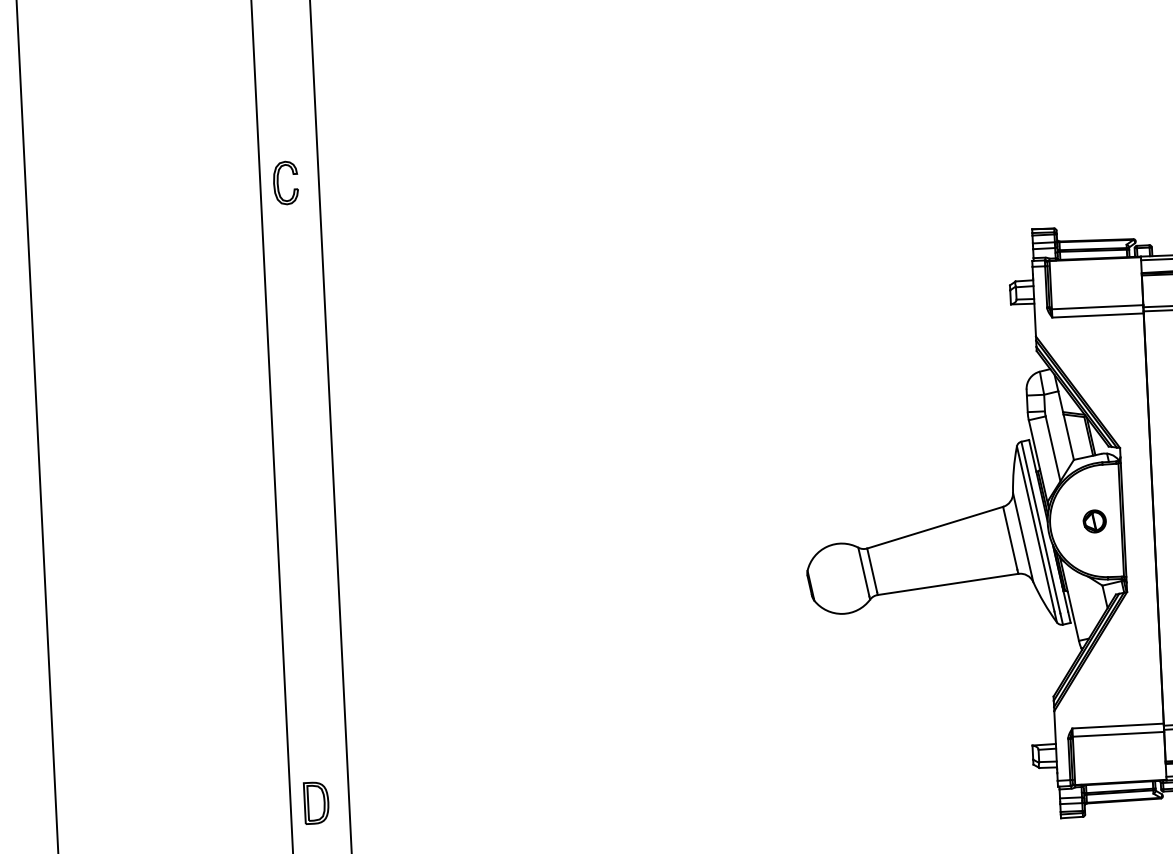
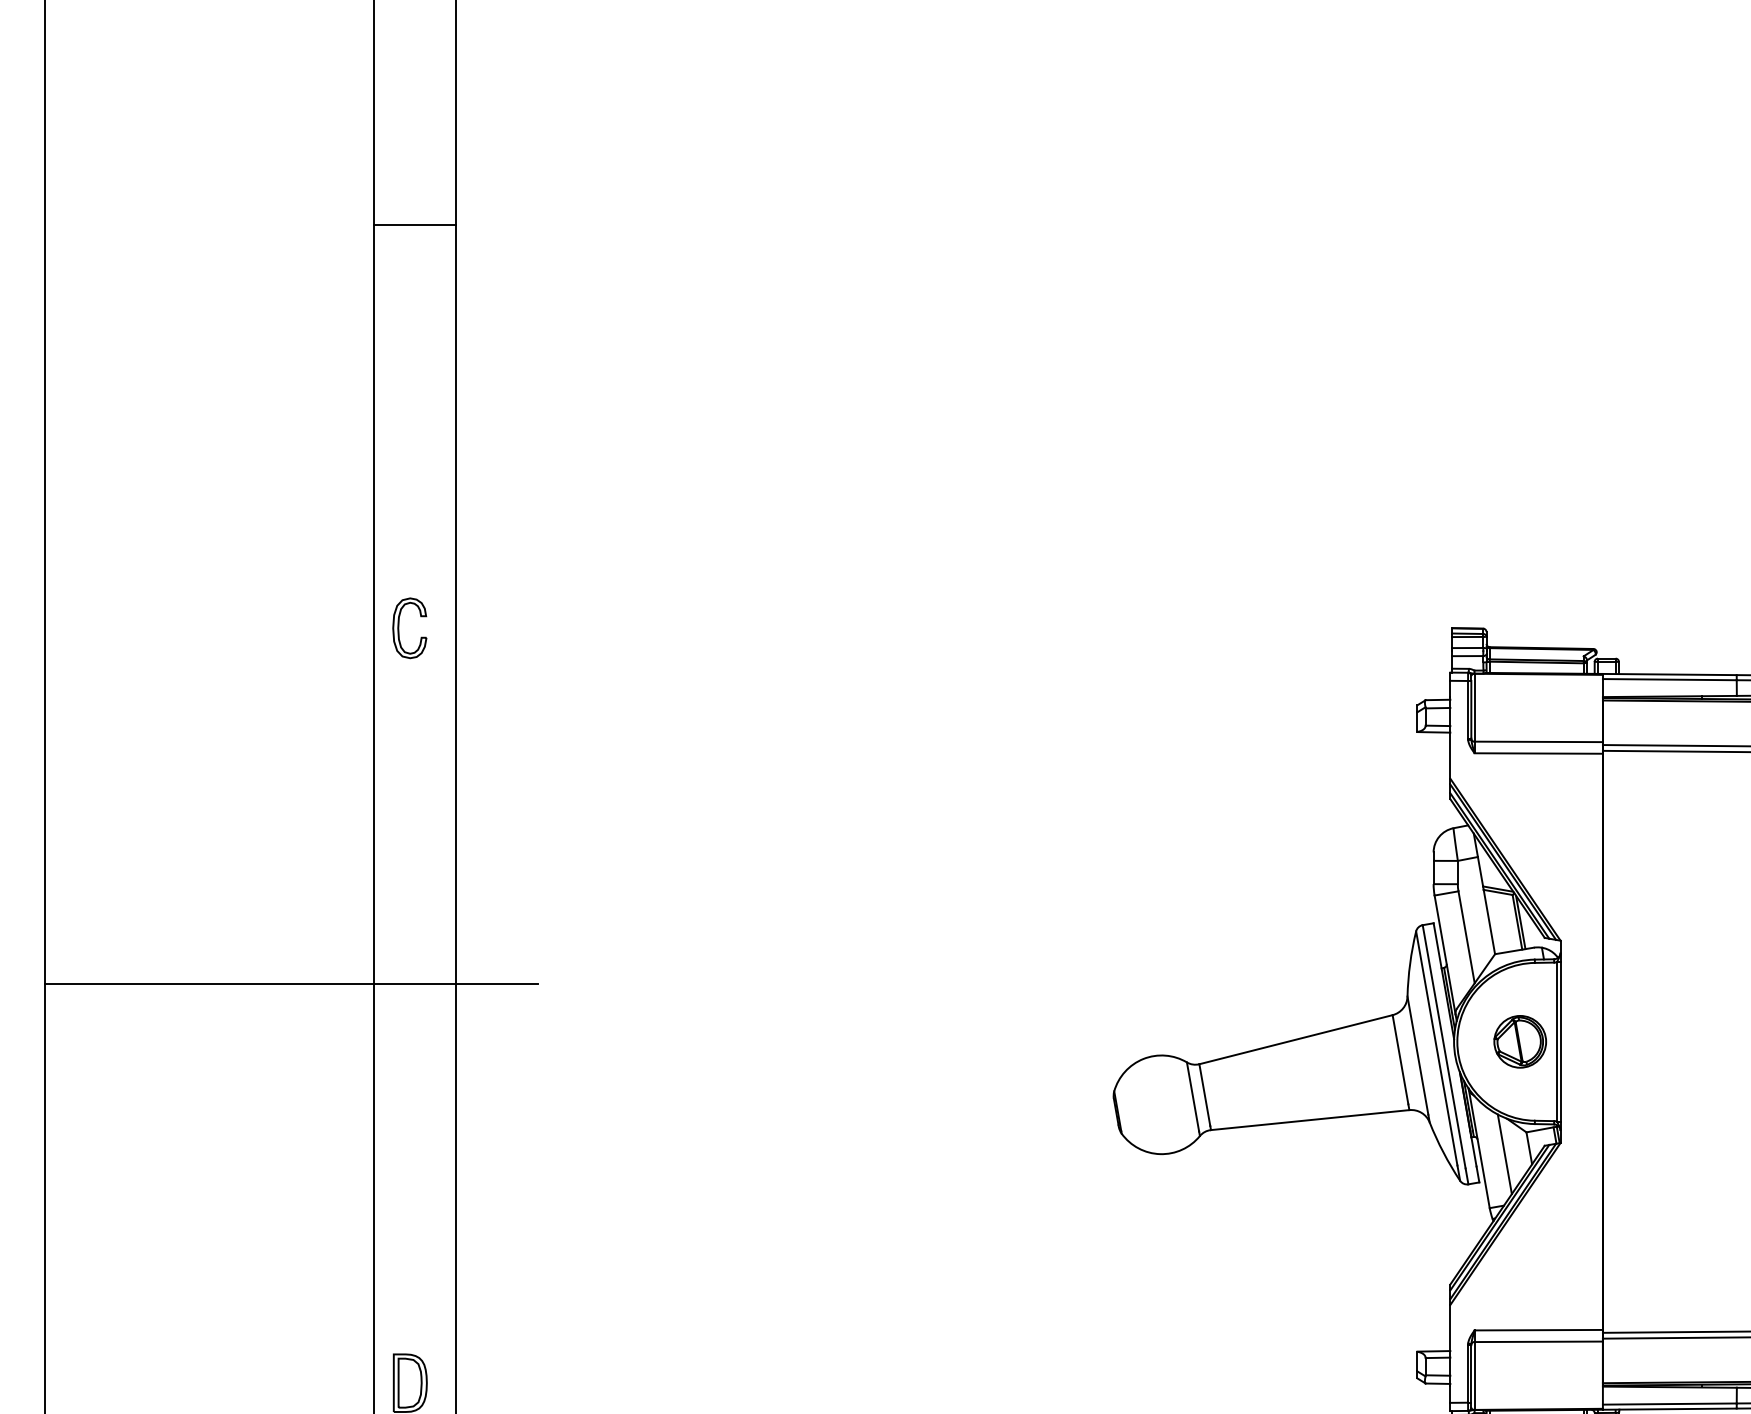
part: (278, 183) -> (399, 628), moved
part: (1094, 521) -> (1519, 1041), size x1.67
line: (218, 523) -> (291, 984), added
line: (1087, 602) -> (1504, 1154), added

